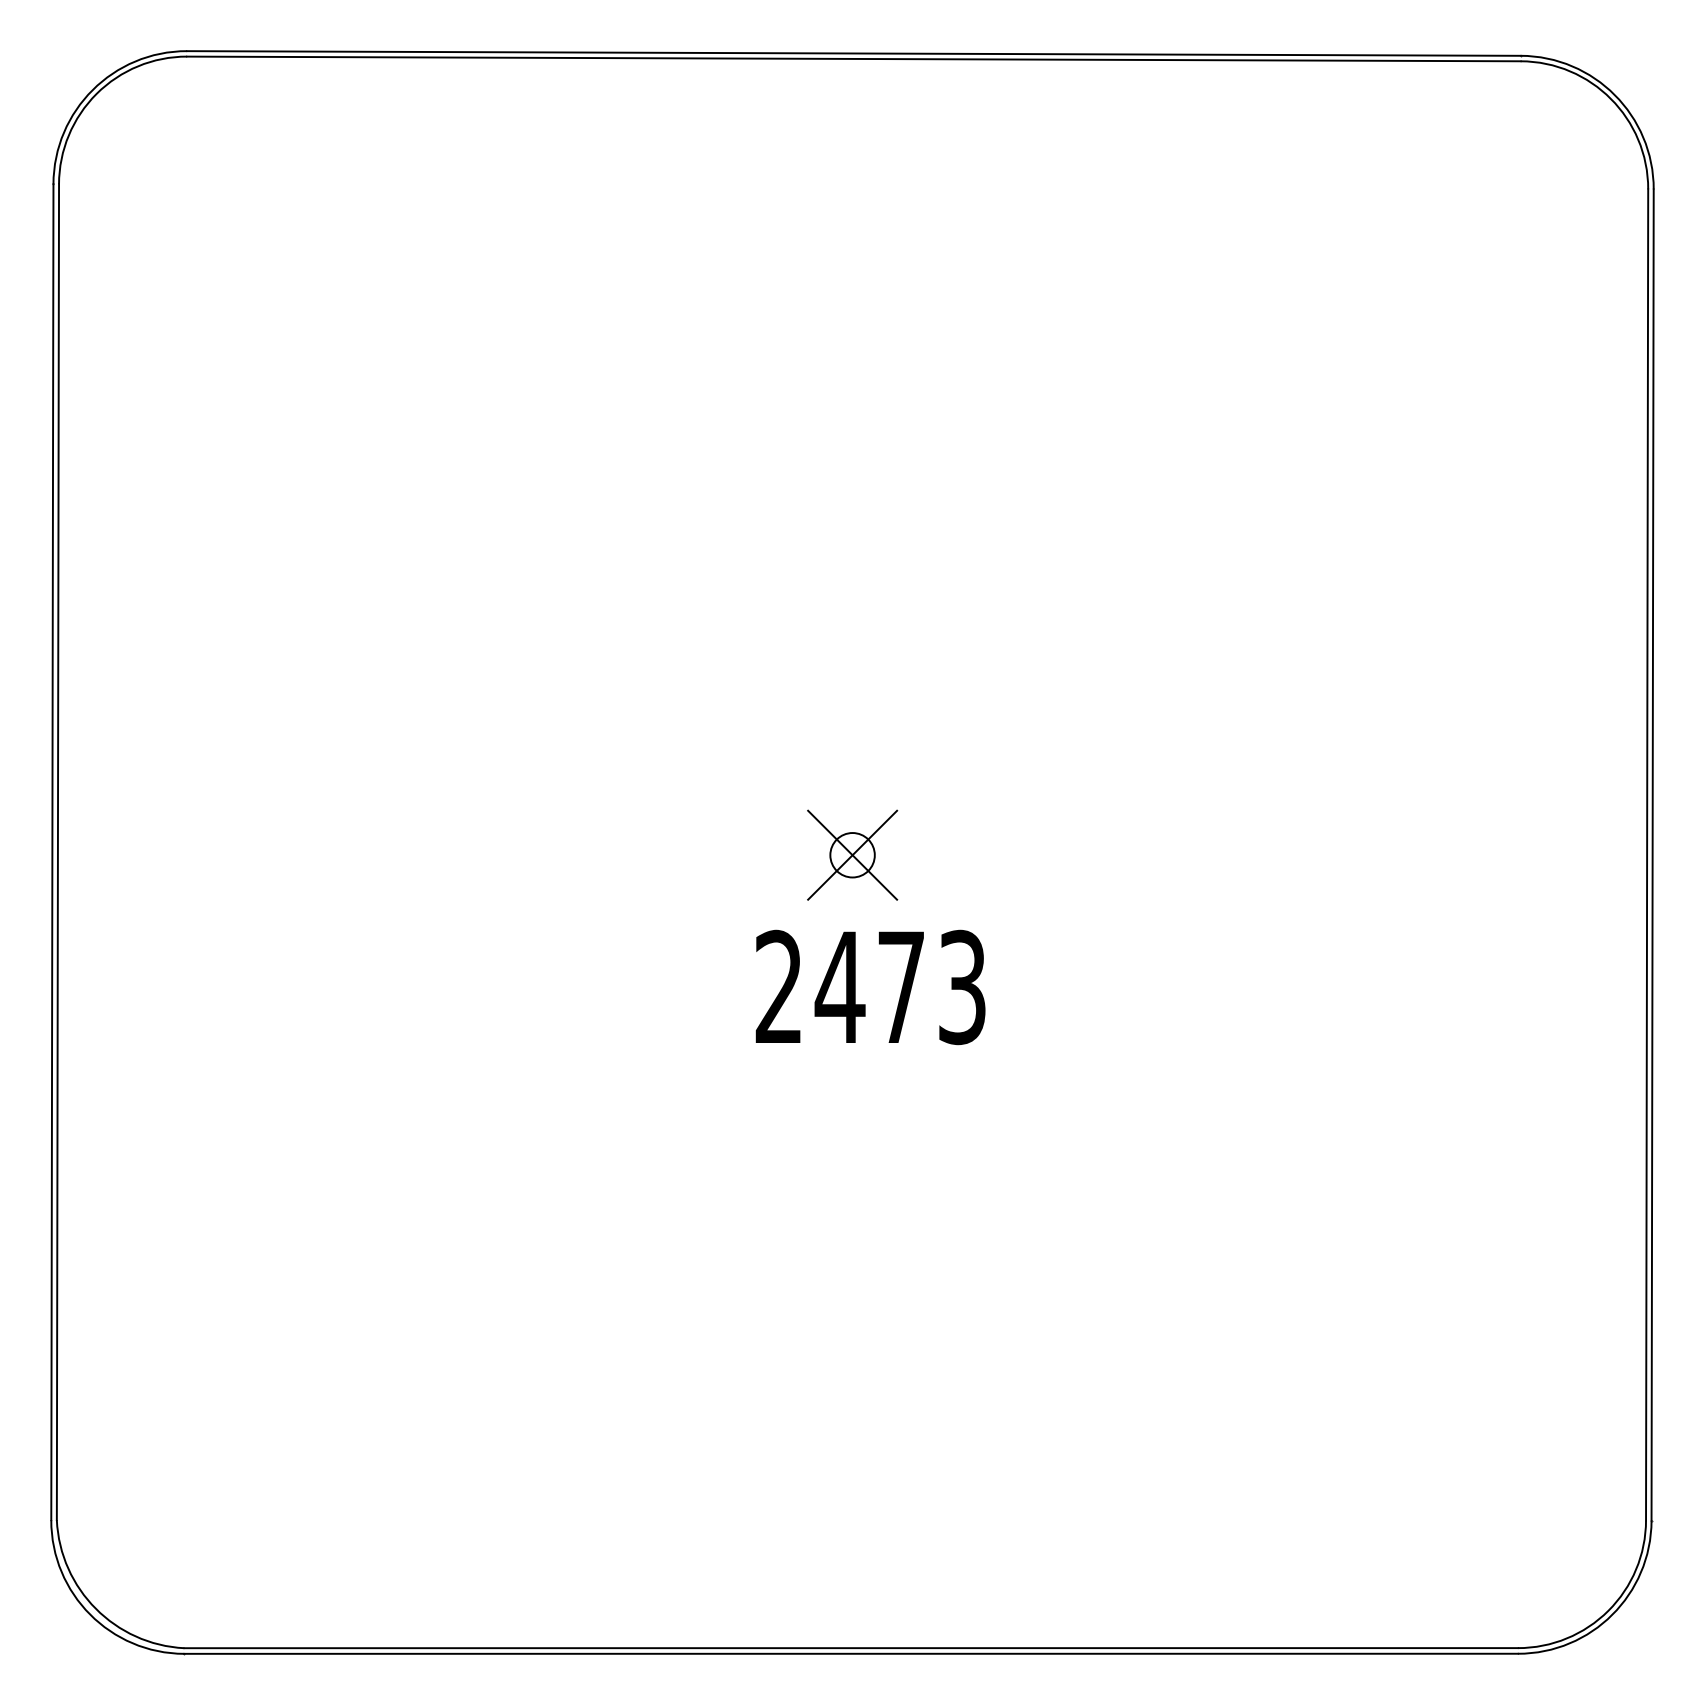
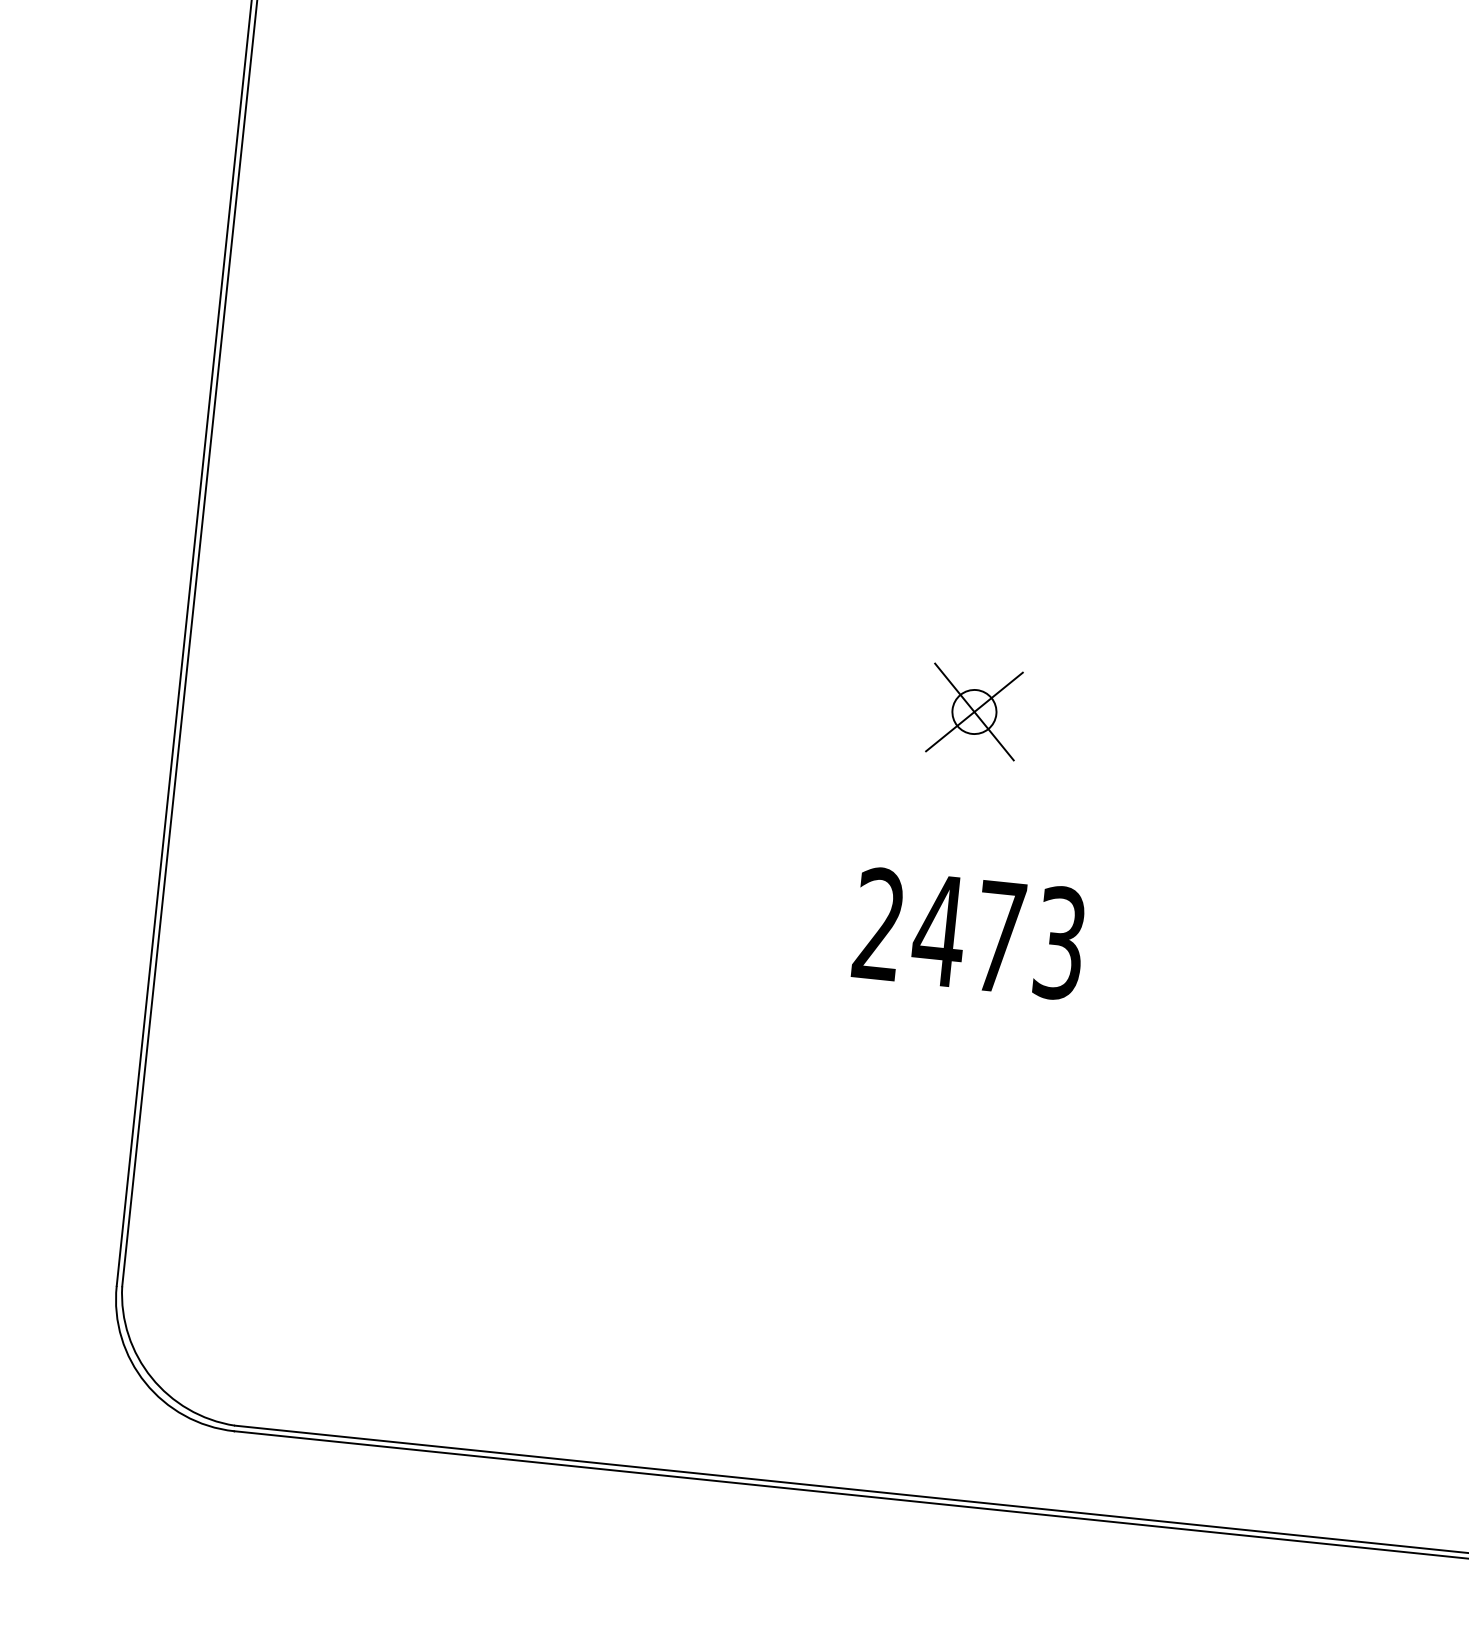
text: (870, 987) -> (969, 933), moved

